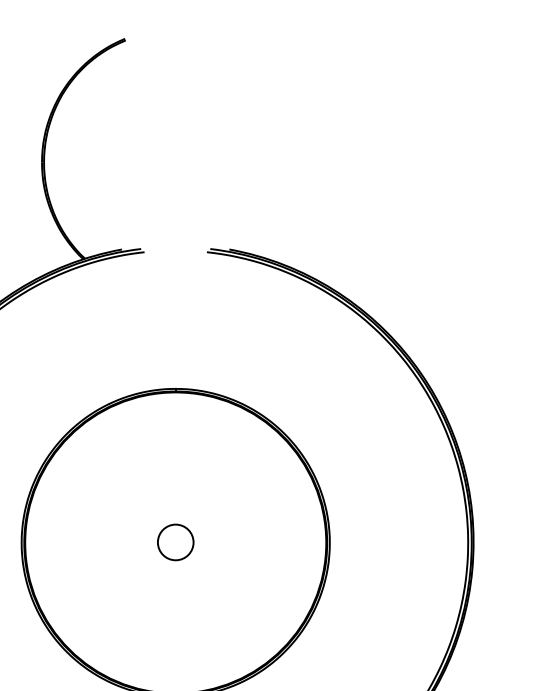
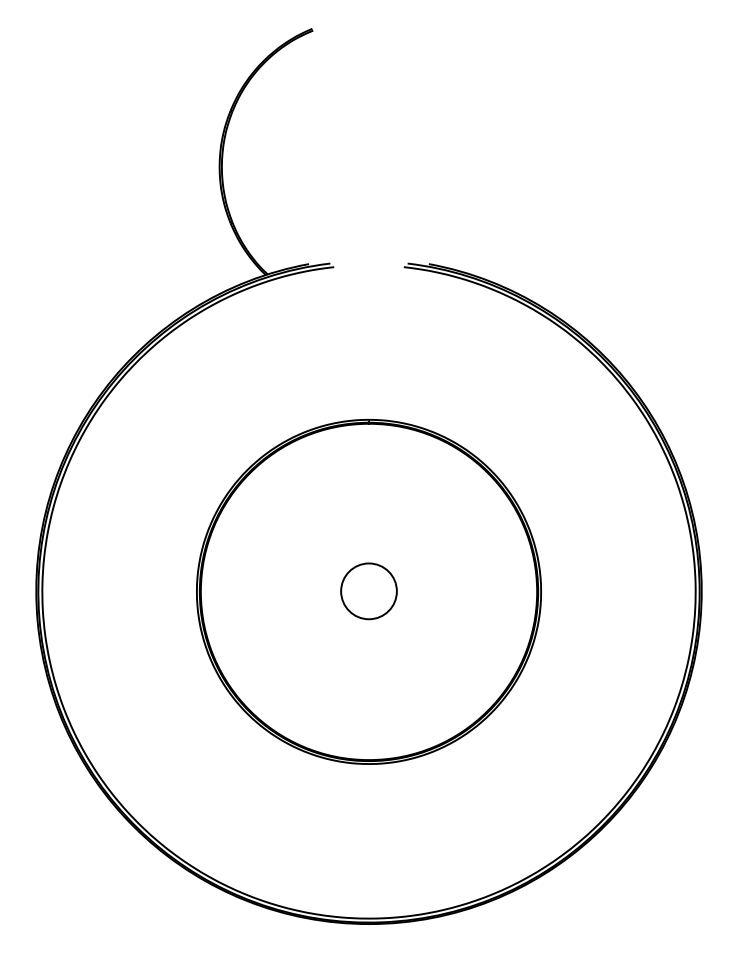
circle: (175, 542) -> (368, 591), size x1.4

